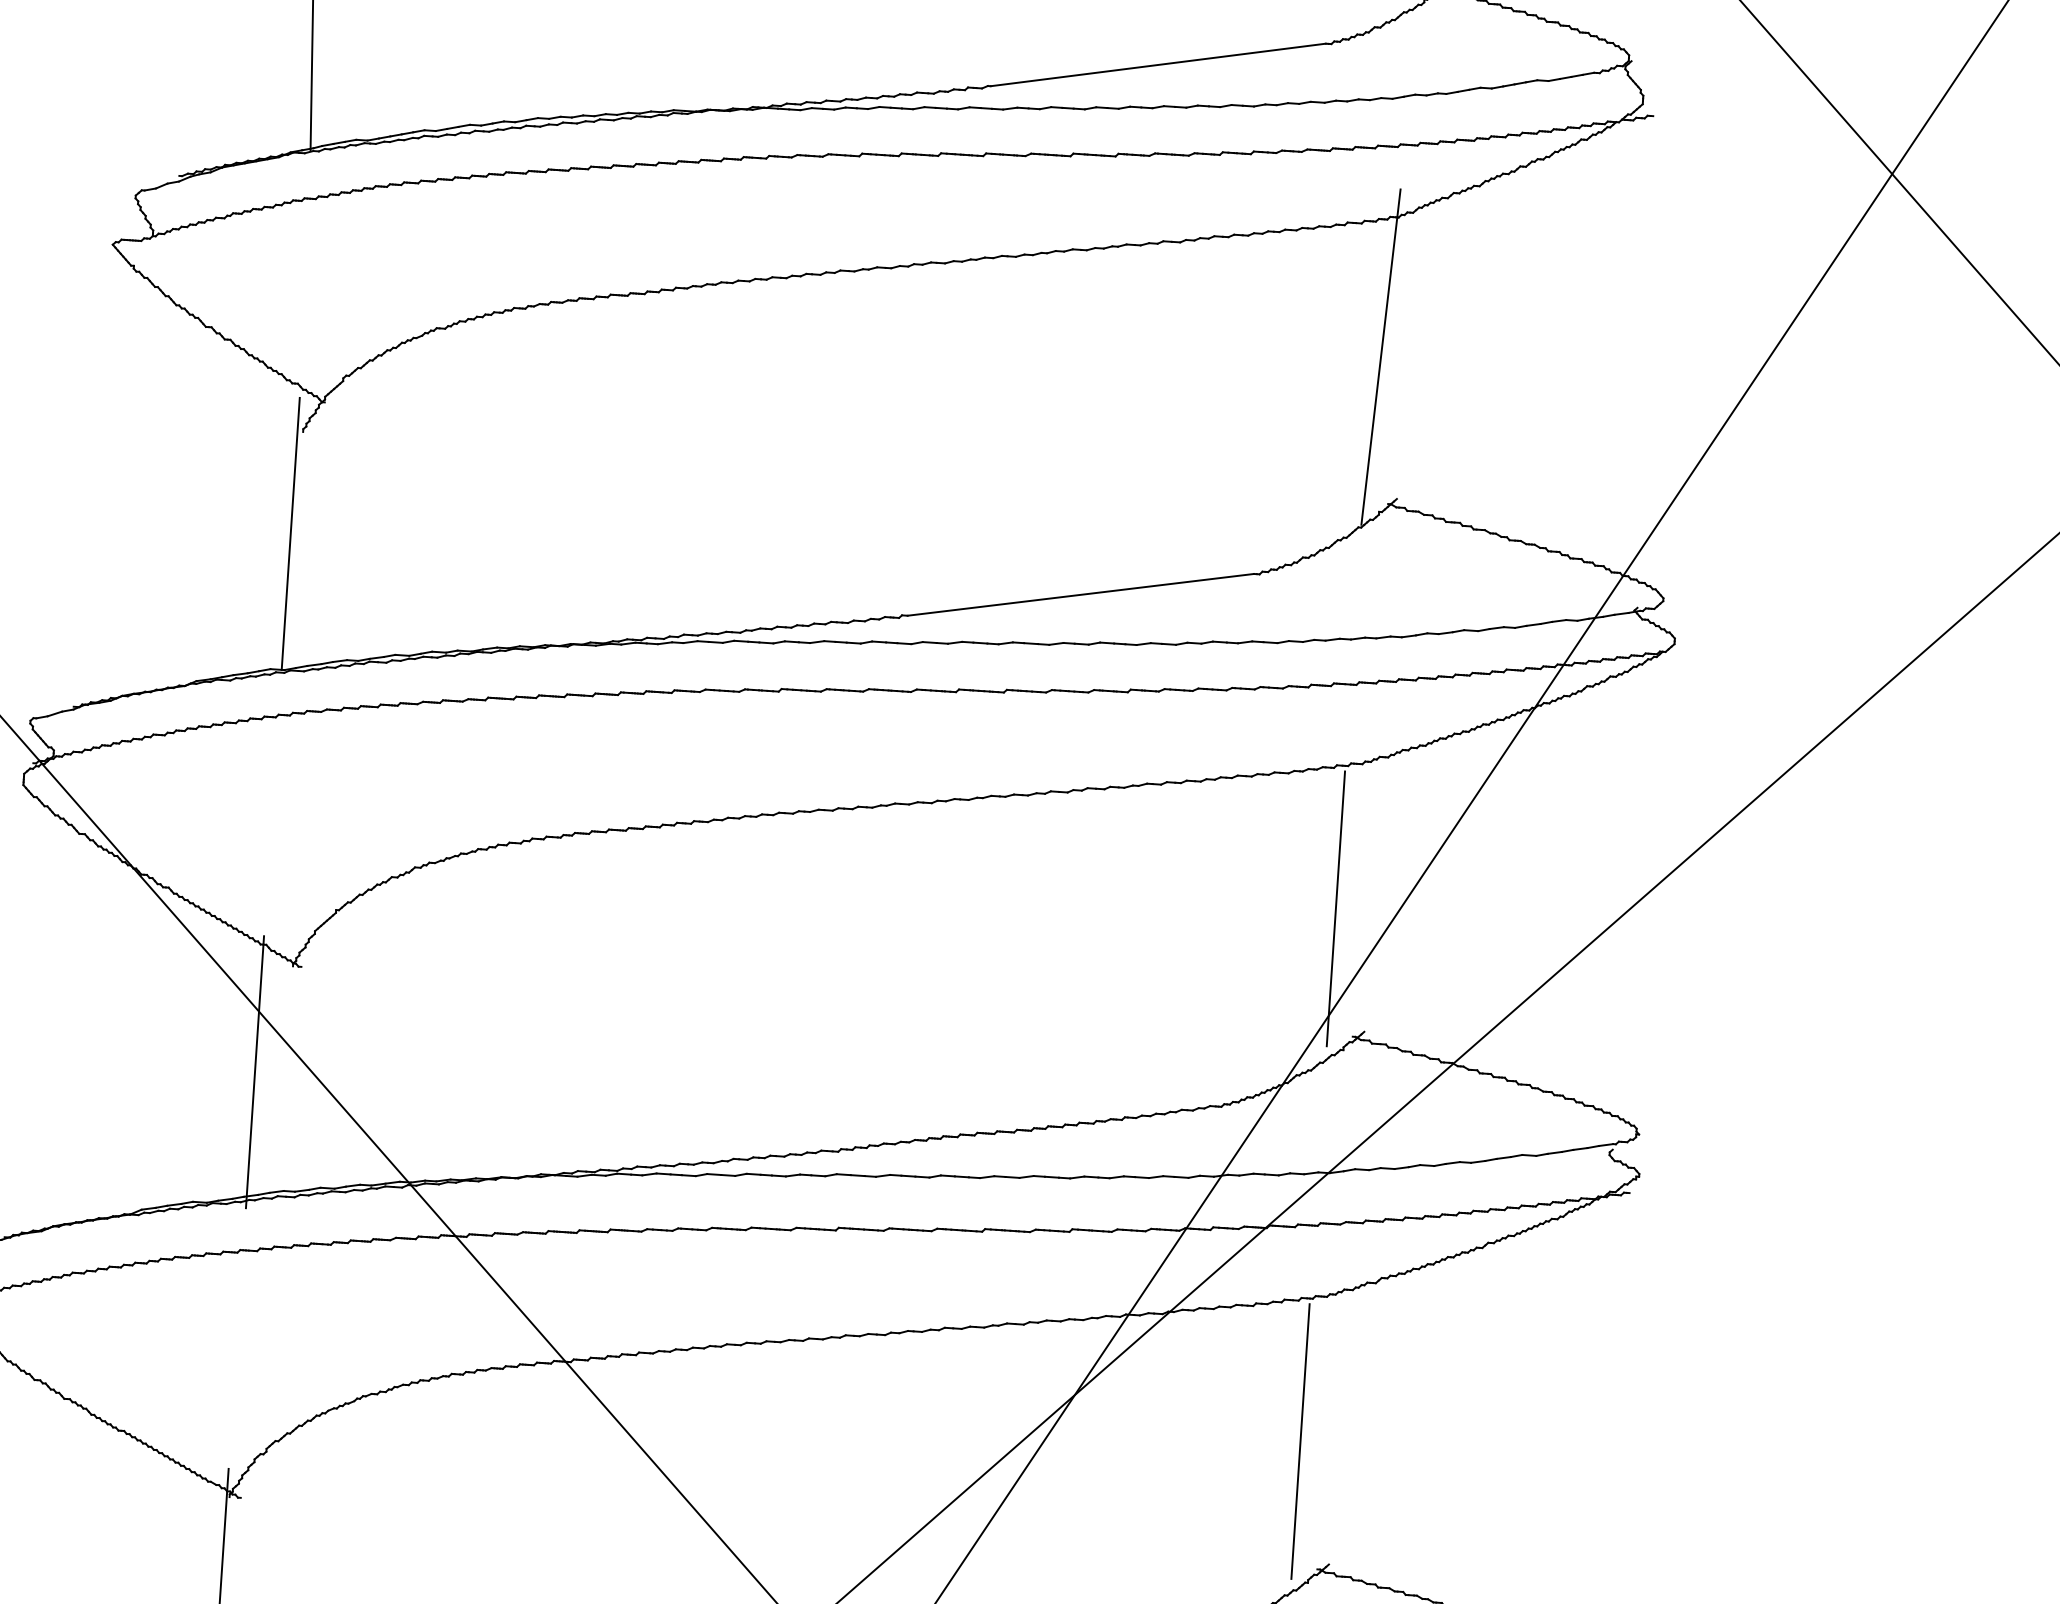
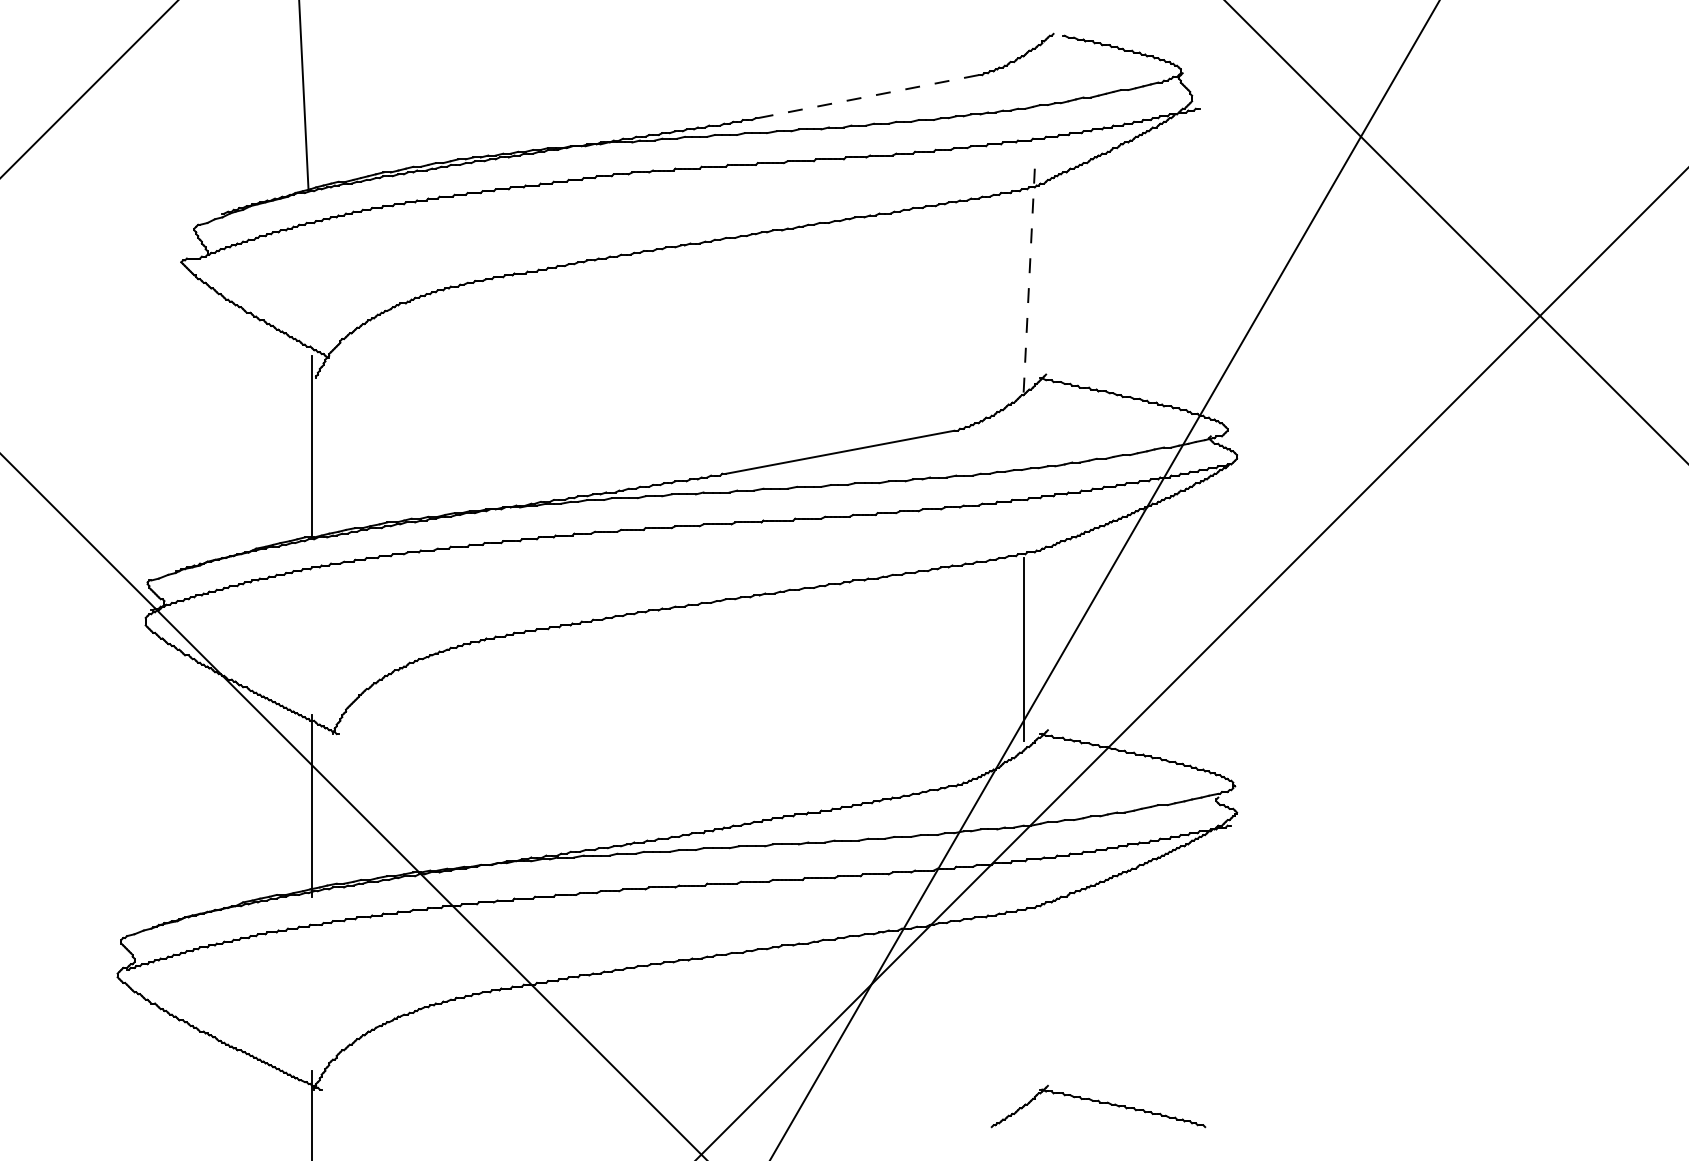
line: (1158, 64) -> (868, 96), solid -> dashed
line: (1381, 357) -> (1029, 281), solid -> dashed
line: (1300, 1441) -> (1023, 1005), removed

